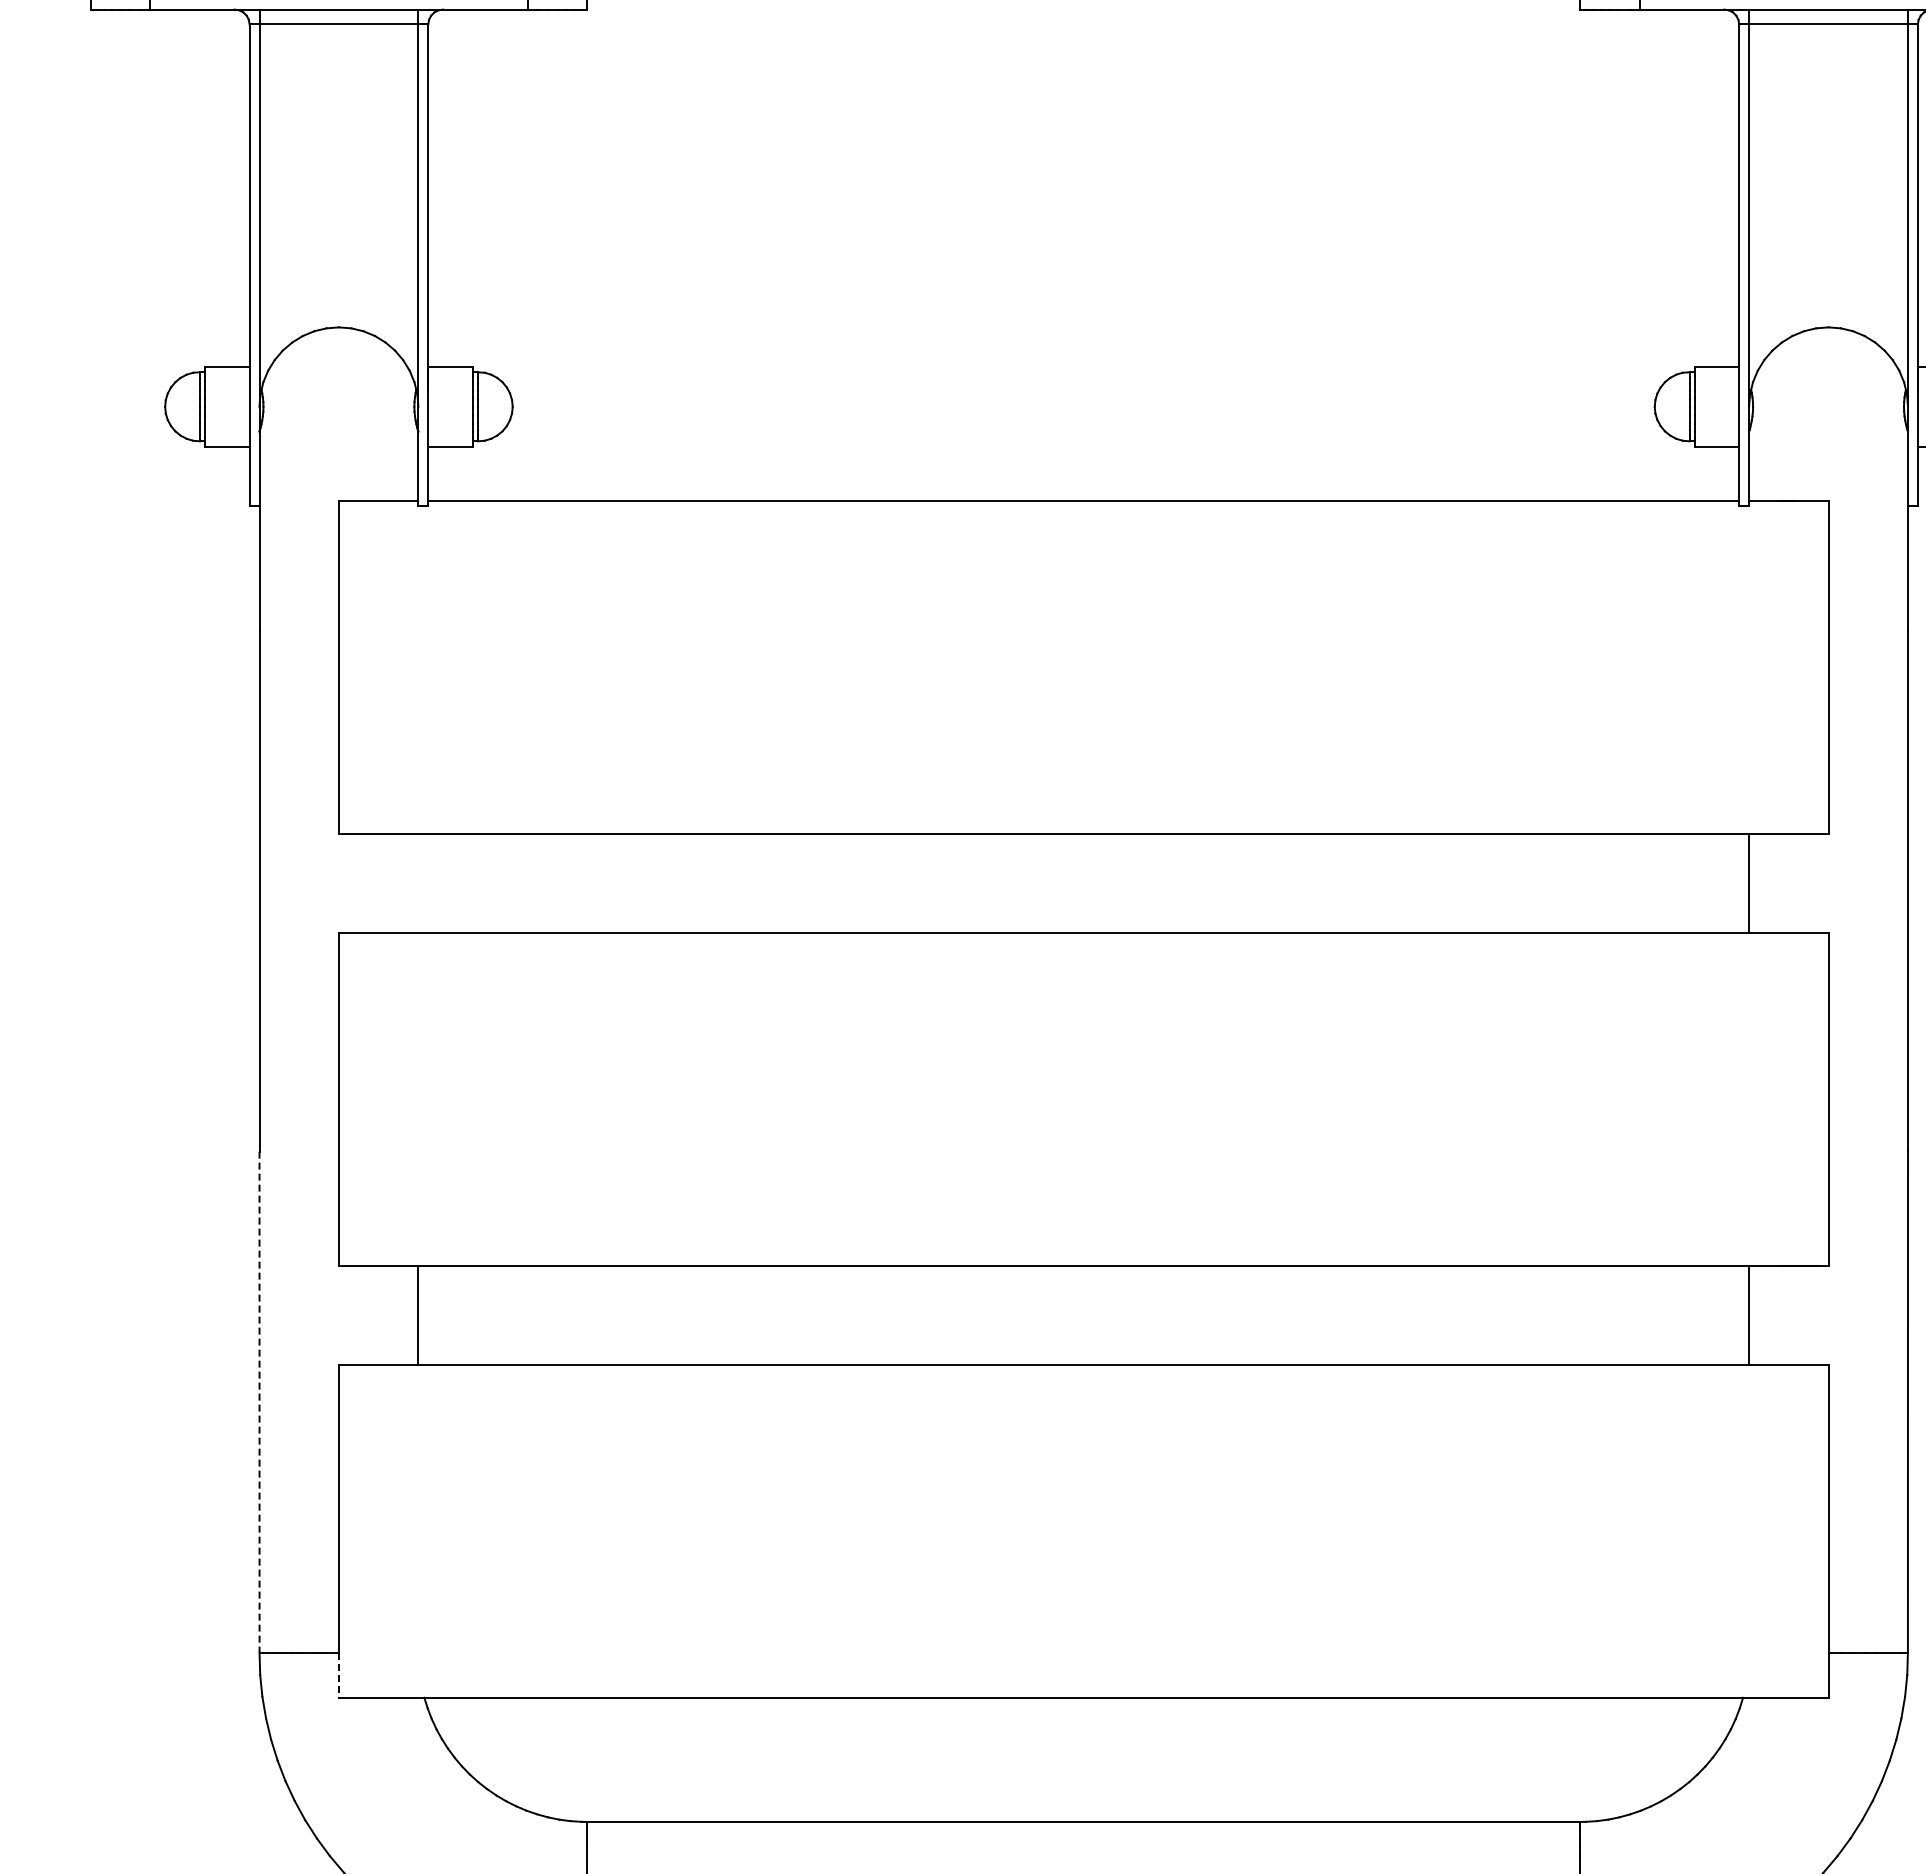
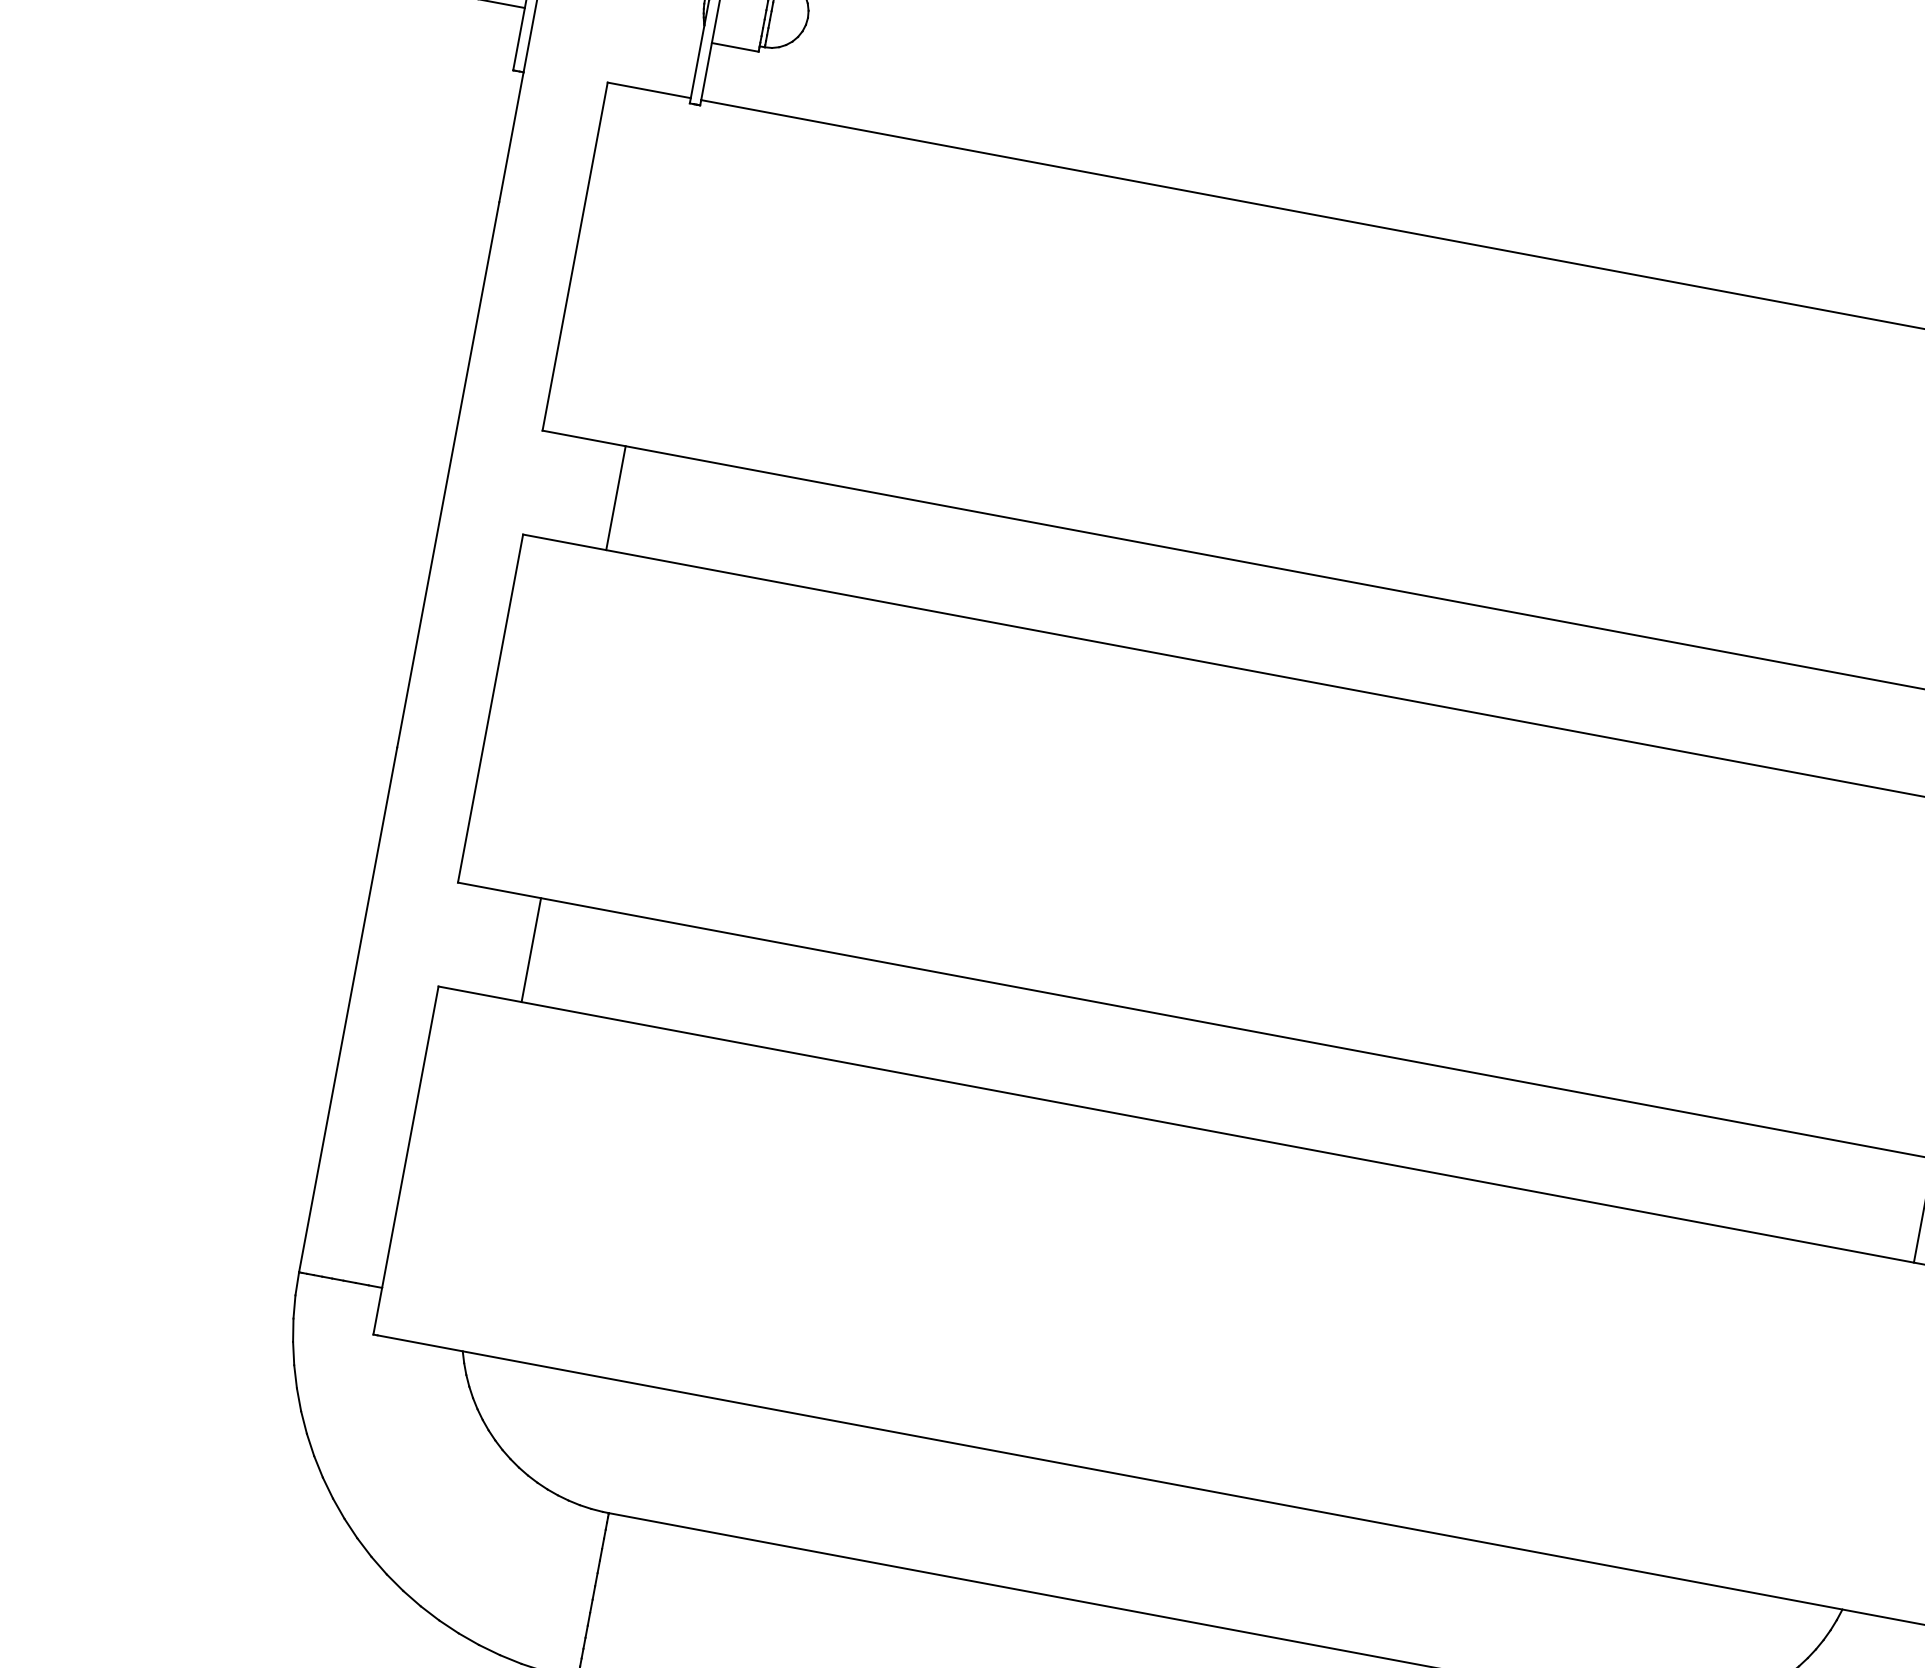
line: (418, 883) -> (616, 498), added
line: (259, 1402) -> (348, 1010), dashed -> solid
line: (338, 1675) -> (377, 1311), dashed -> solid

